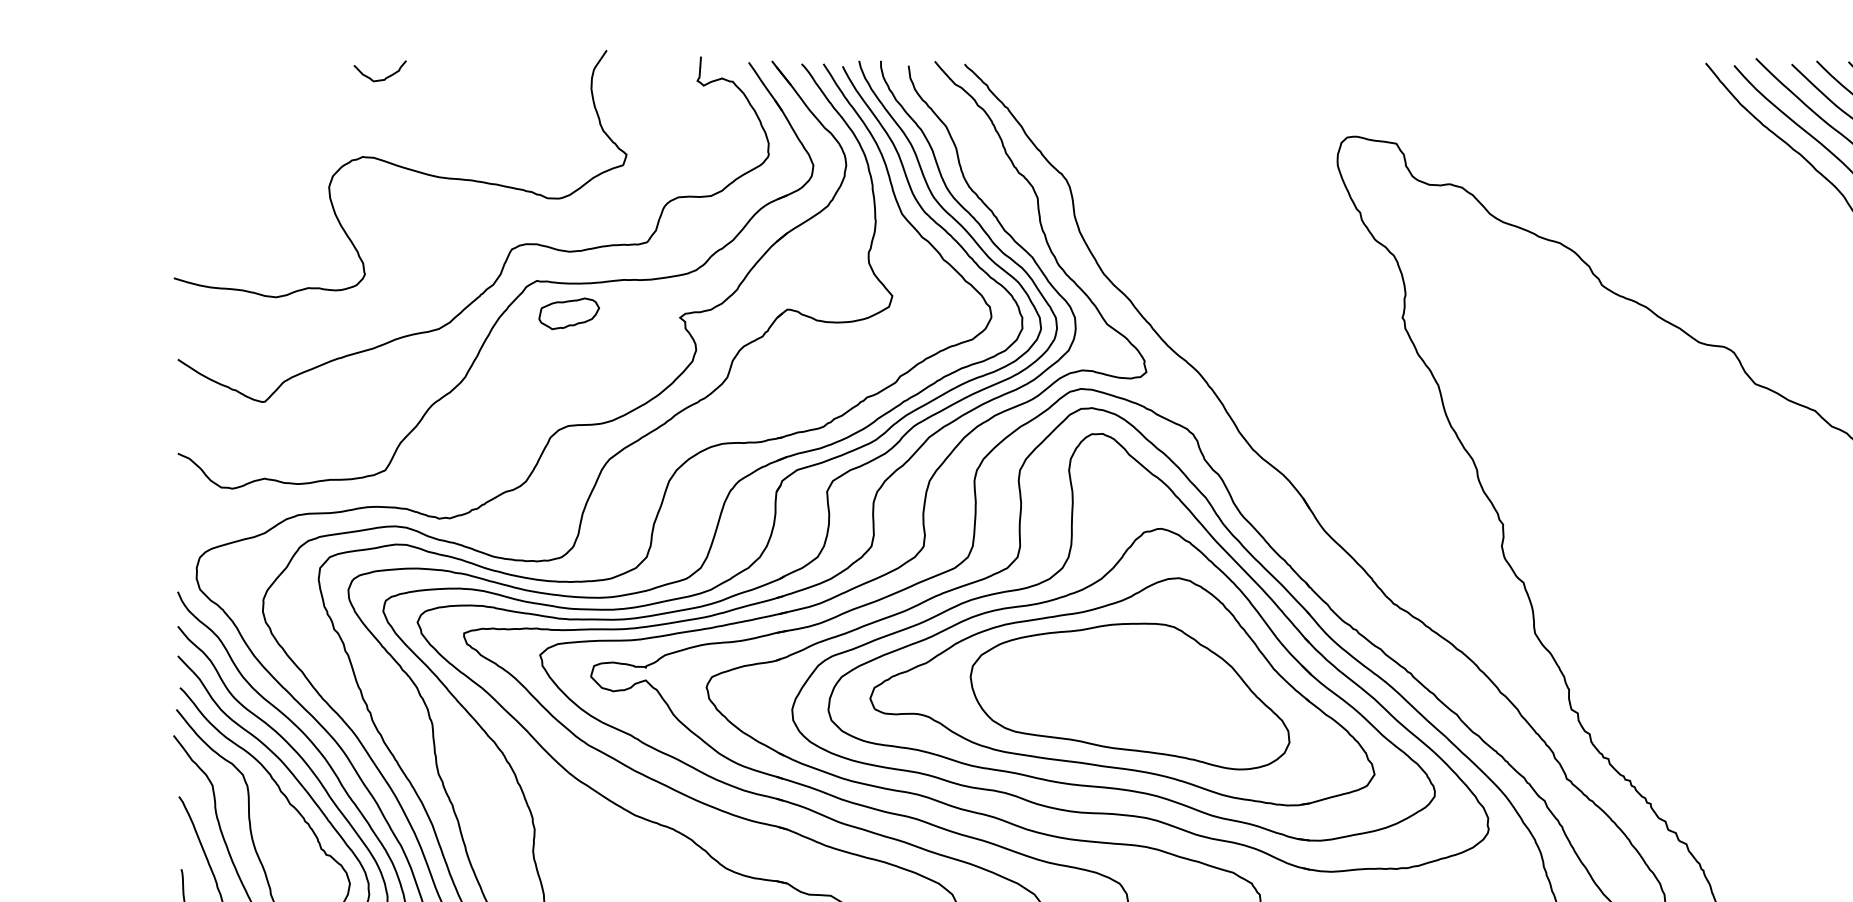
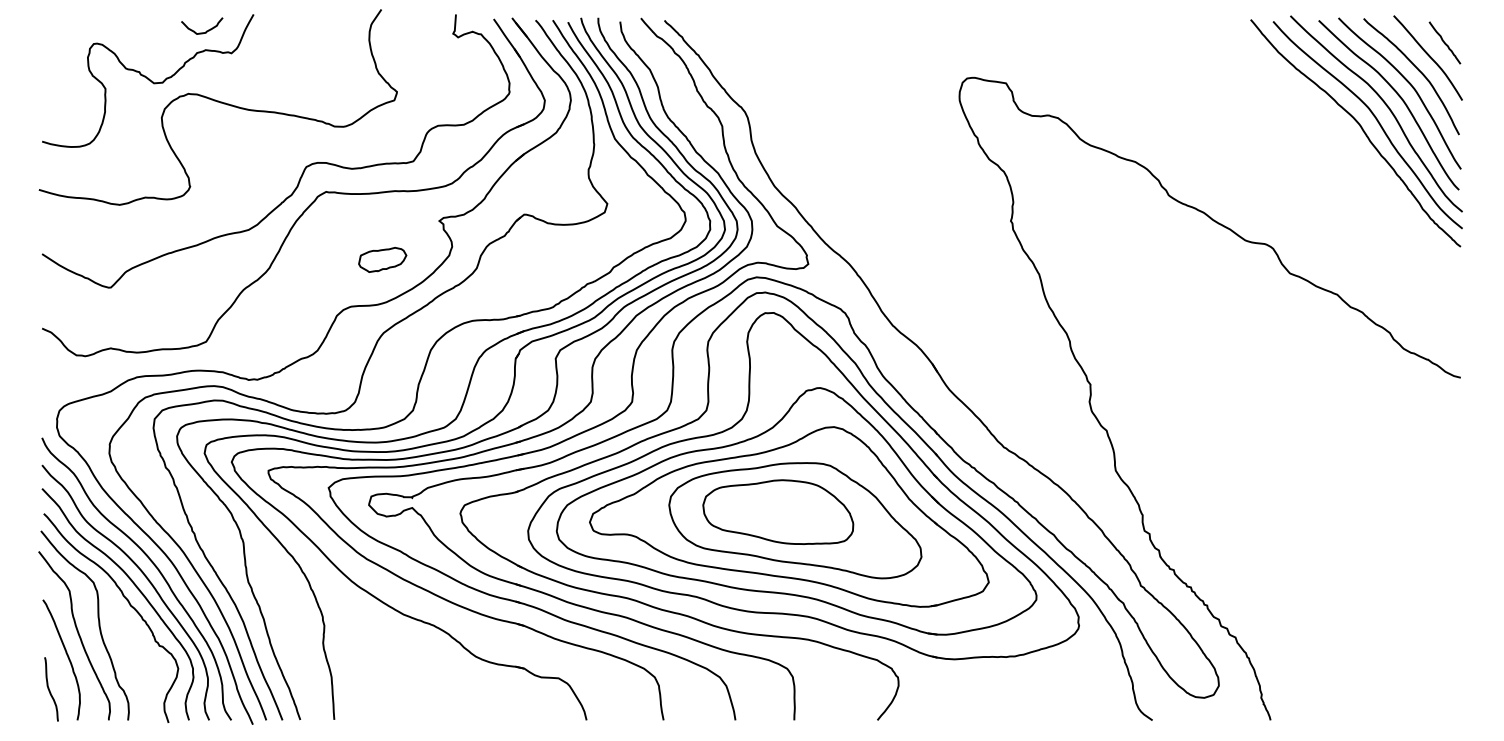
curve: (312, 140) -> (148, 80), added
part: (568, 313) -> (382, 259), moved
part: (1108, 684) -> (778, 511), added

